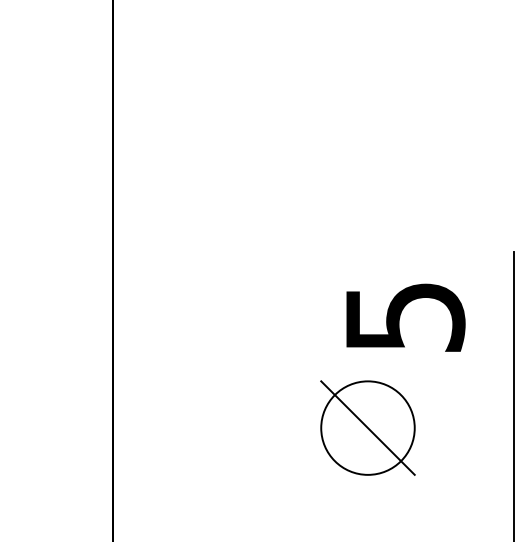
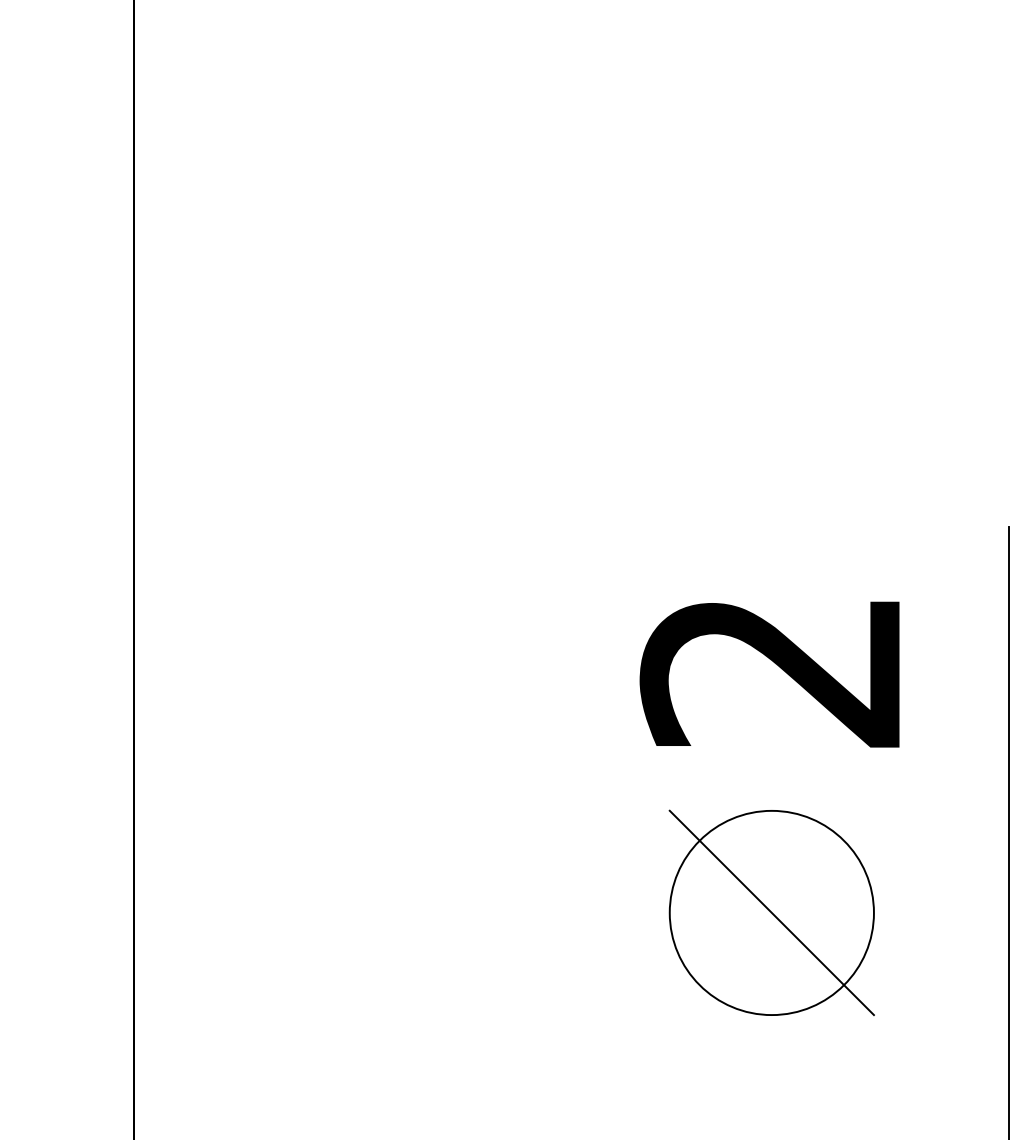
text: (404, 317) -> (770, 671), 5 -> 2
part: (367, 427) -> (770, 911), moved

